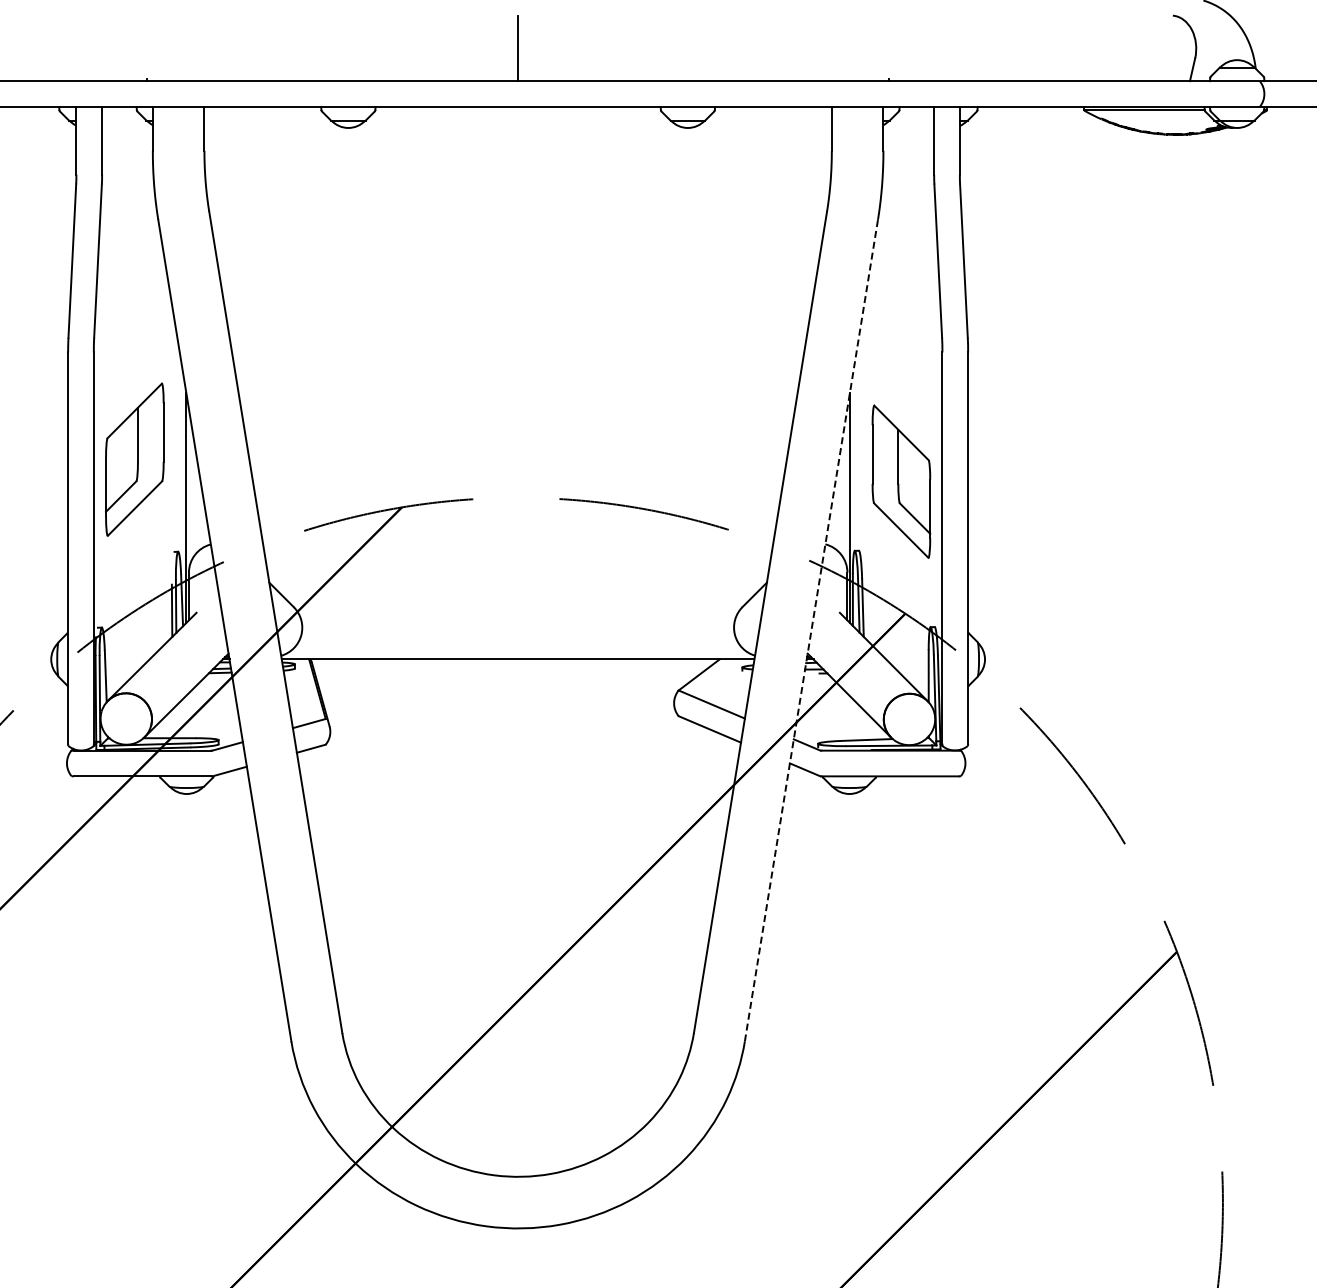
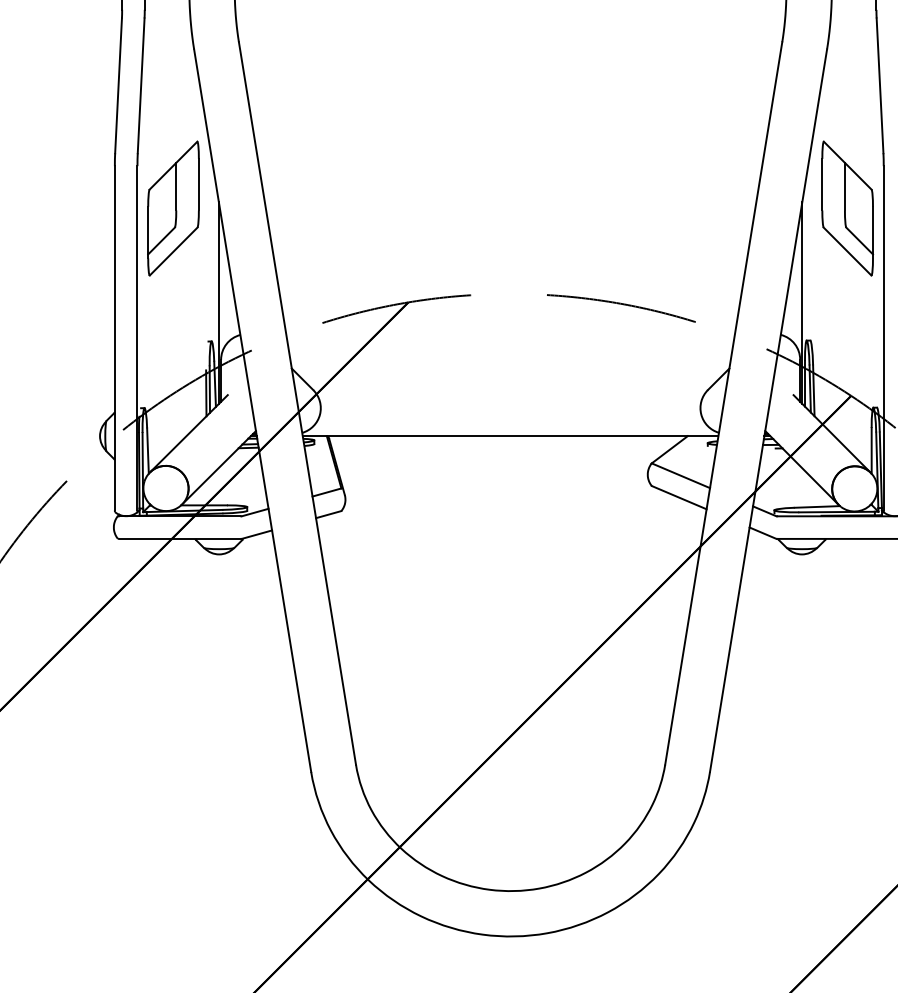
part: (134, 459) -> (173, 208), moved
part: (901, 481) -> (847, 208), moved
line: (811, 630) -> (768, 410), dashed -> solid

